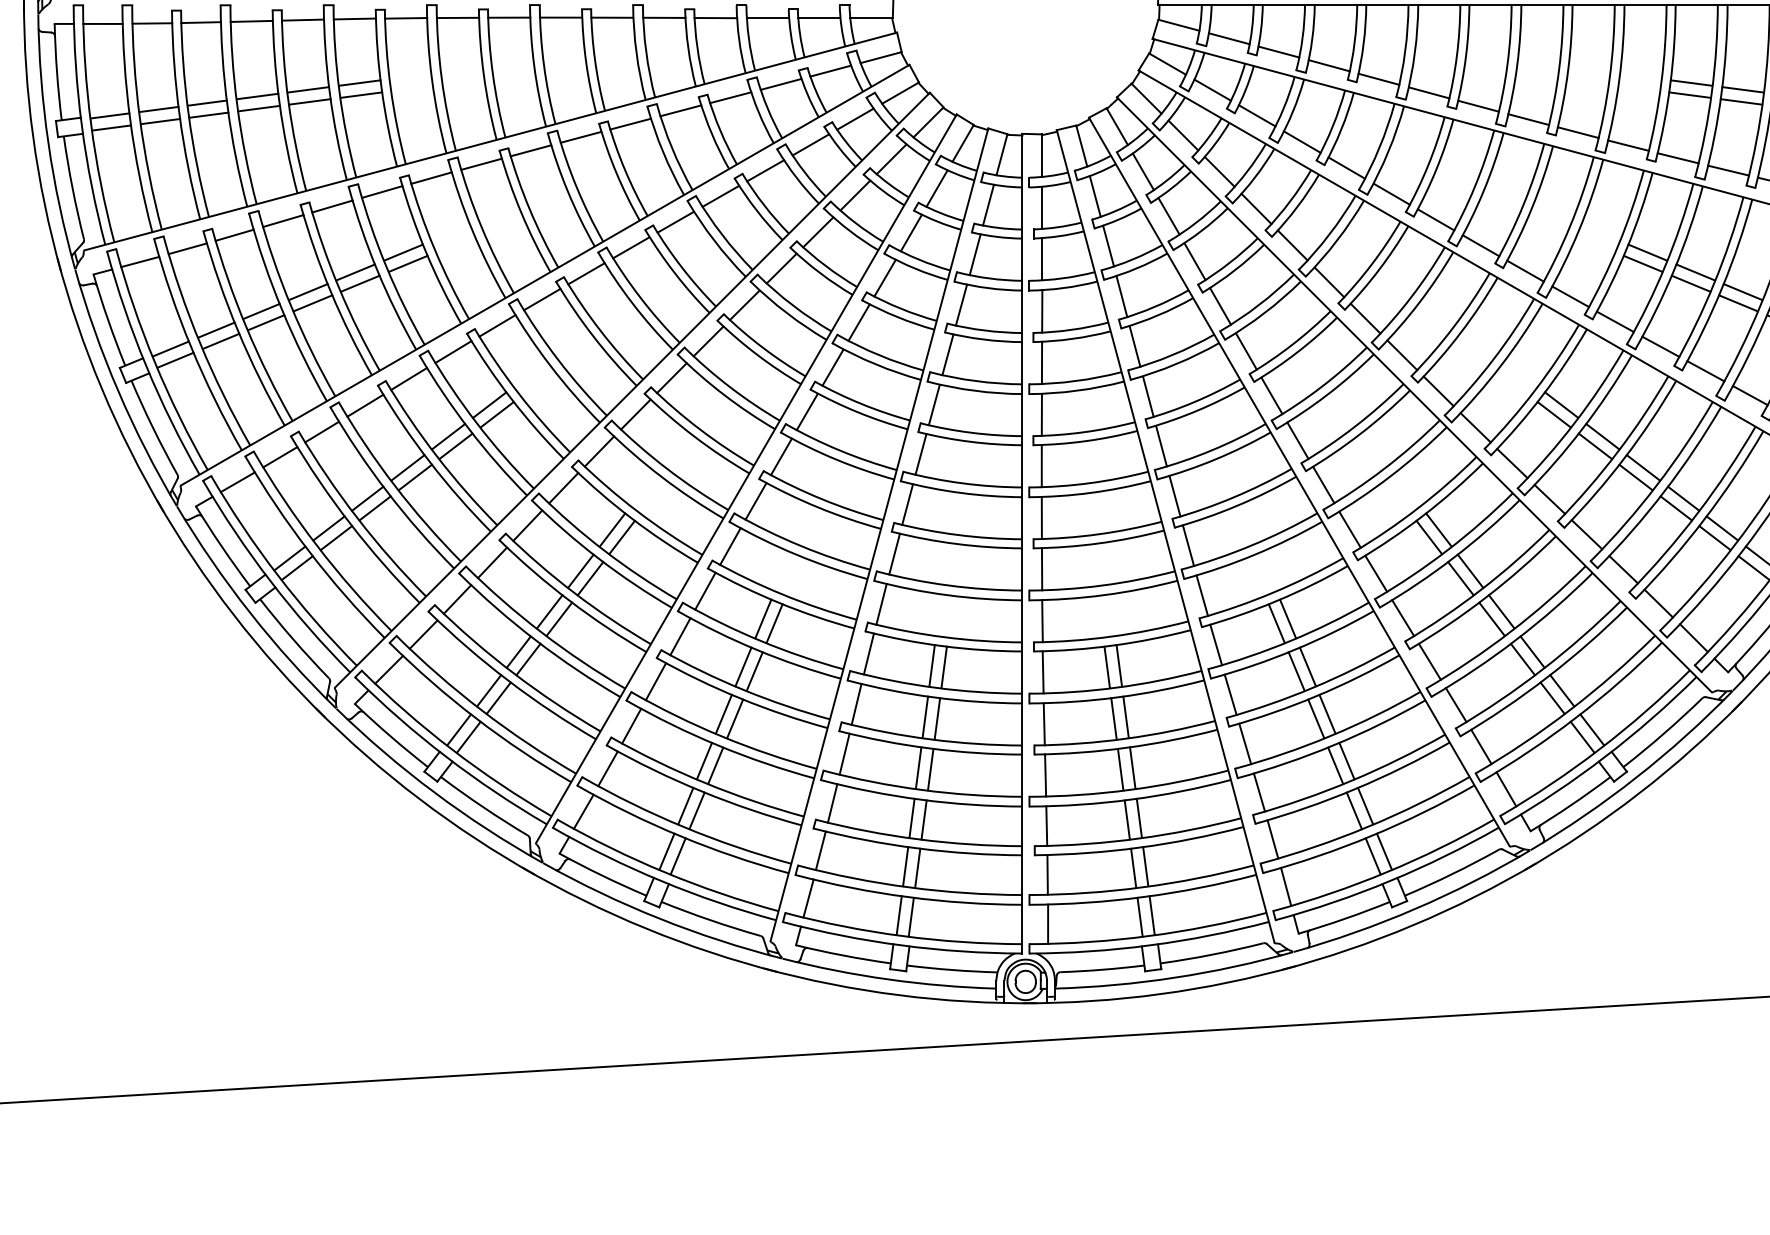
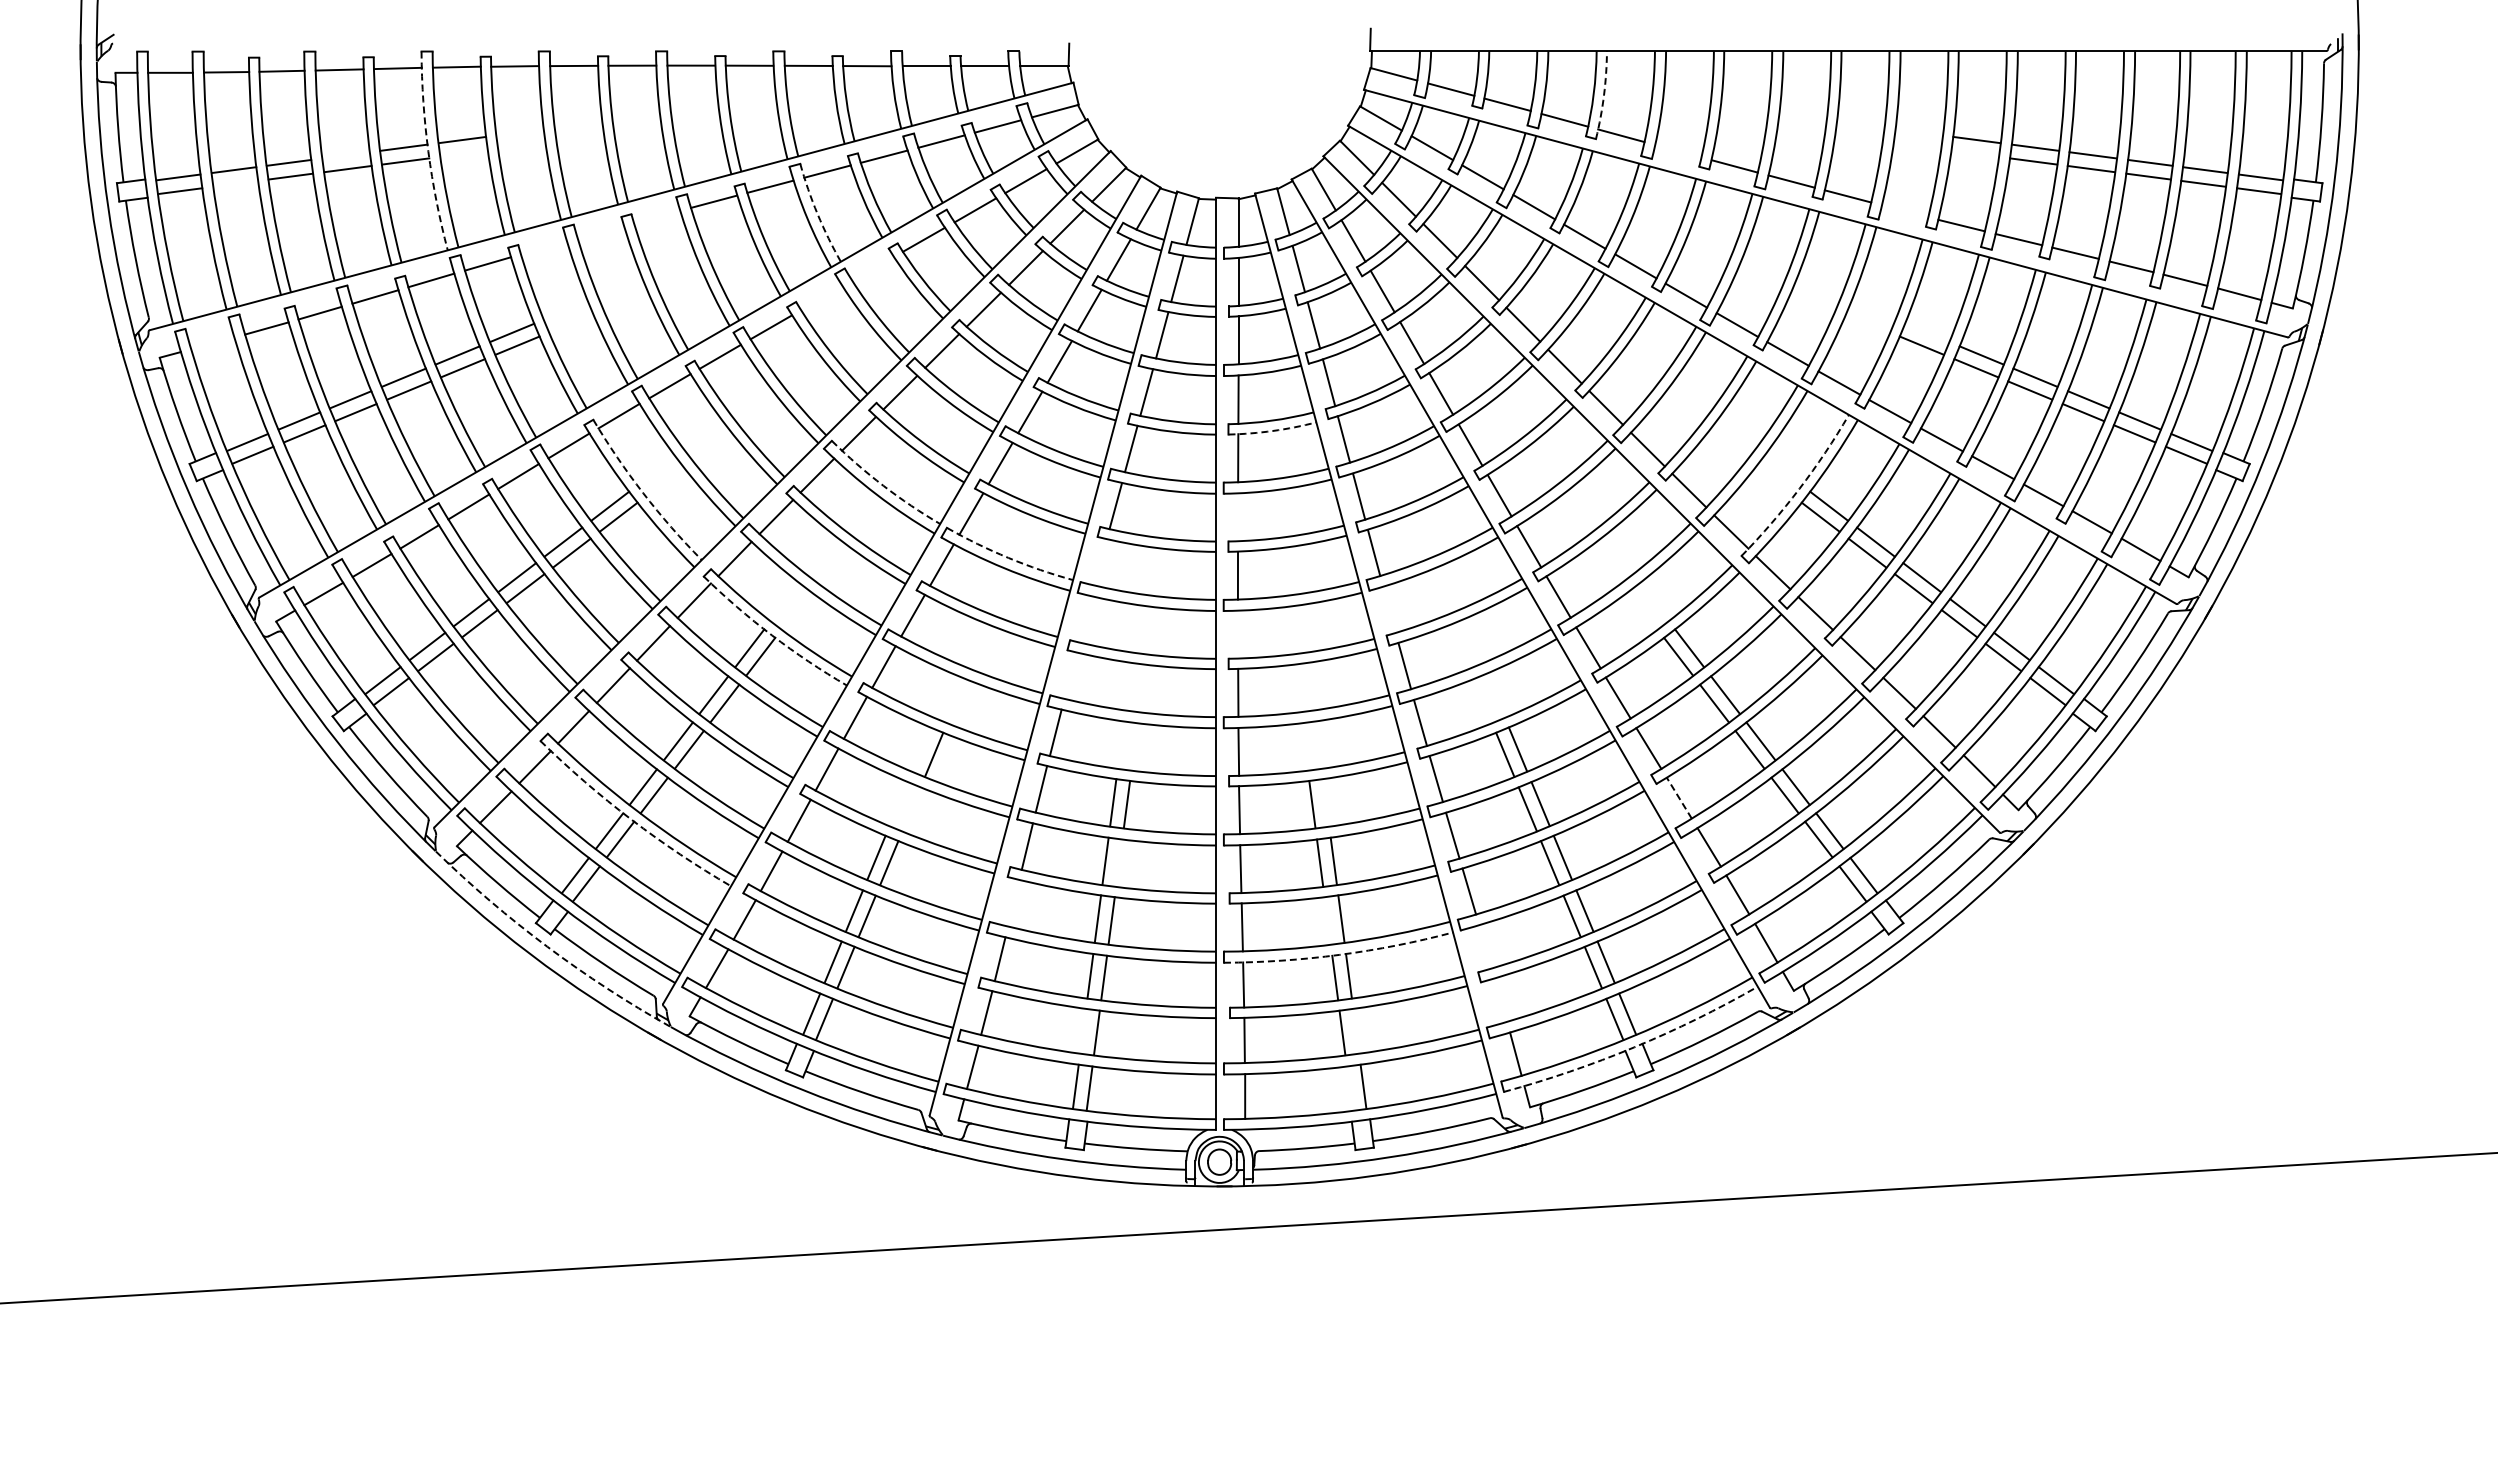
arc: (1364, 43) -> (1604, 95), solid -> dashed
arc: (329, 93) -> (428, 151), solid -> dashed
line: (1429, 93) -> (1678, 151), removed
line: (360, 94) -> (463, 153), removed
line: (1689, 94) -> (1974, 153), removed
line: (256, 96) -> (345, 155), removed
line: (160, 121) -> (235, 183), removed
line: (1628, 145) -> (1905, 211), removed
arc: (672, 148) -> (817, 214), solid -> dashed
line: (531, 150) -> (657, 216), removed
line: (481, 164) -> (600, 232), removed
line: (431, 177) -> (544, 247), removed
line: (720, 196) -> (872, 268), removed
line: (675, 222) -> (821, 298), removed
line: (1648, 252) -> (1927, 332), removed
line: (139, 261) -> (212, 343), removed
arc: (1072, 339) -> (1272, 431), solid -> dashed
arc: (730, 386) -> (883, 485), solid -> dashed
arc: (1535, 389) -> (1799, 488), solid -> dashed
arc: (519, 393) -> (643, 493), solid -> dashed
line: (1042, 415) -> (1238, 517), removed
arc: (839, 450) -> (1008, 557), solid -> dashed
line: (920, 454) -> (1100, 562), removed
line: (1175, 495) -> (1389, 609), removed
line: (907, 504) -> (1085, 619), removed
line: (1042, 517) -> (1238, 634), removed
arc: (632, 518) -> (772, 635), solid -> dashed
line: (894, 553) -> (1070, 675), removed
line: (763, 619) -> (921, 749), removed
line: (1430, 662) -> (1679, 798), solid -> dashed
line: (1119, 665) -> (1326, 802), removed
line: (743, 667) -> (898, 804), removed
line: (754, 671) -> (911, 809), removed
arc: (508, 680) -> (631, 819), solid -> dashed
line: (937, 718) -> (1119, 862), removed
line: (844, 753) -> (1013, 902), removed
line: (1120, 769) -> (1327, 920), removed
arc: (434, 792) -> (547, 946), solid -> dashed
line: (1259, 792) -> (1485, 946), removed
arc: (1131, 799) -> (1339, 954), solid -> dashed
line: (1272, 838) -> (1500, 999), removed
line: (905, 866) -> (1083, 1030), removed
line: (1146, 866) -> (1356, 1030), removed
arc: (1390, 881) -> (1634, 1047), solid -> dashed
line: (1139, 917) -> (1349, 1088), removed

